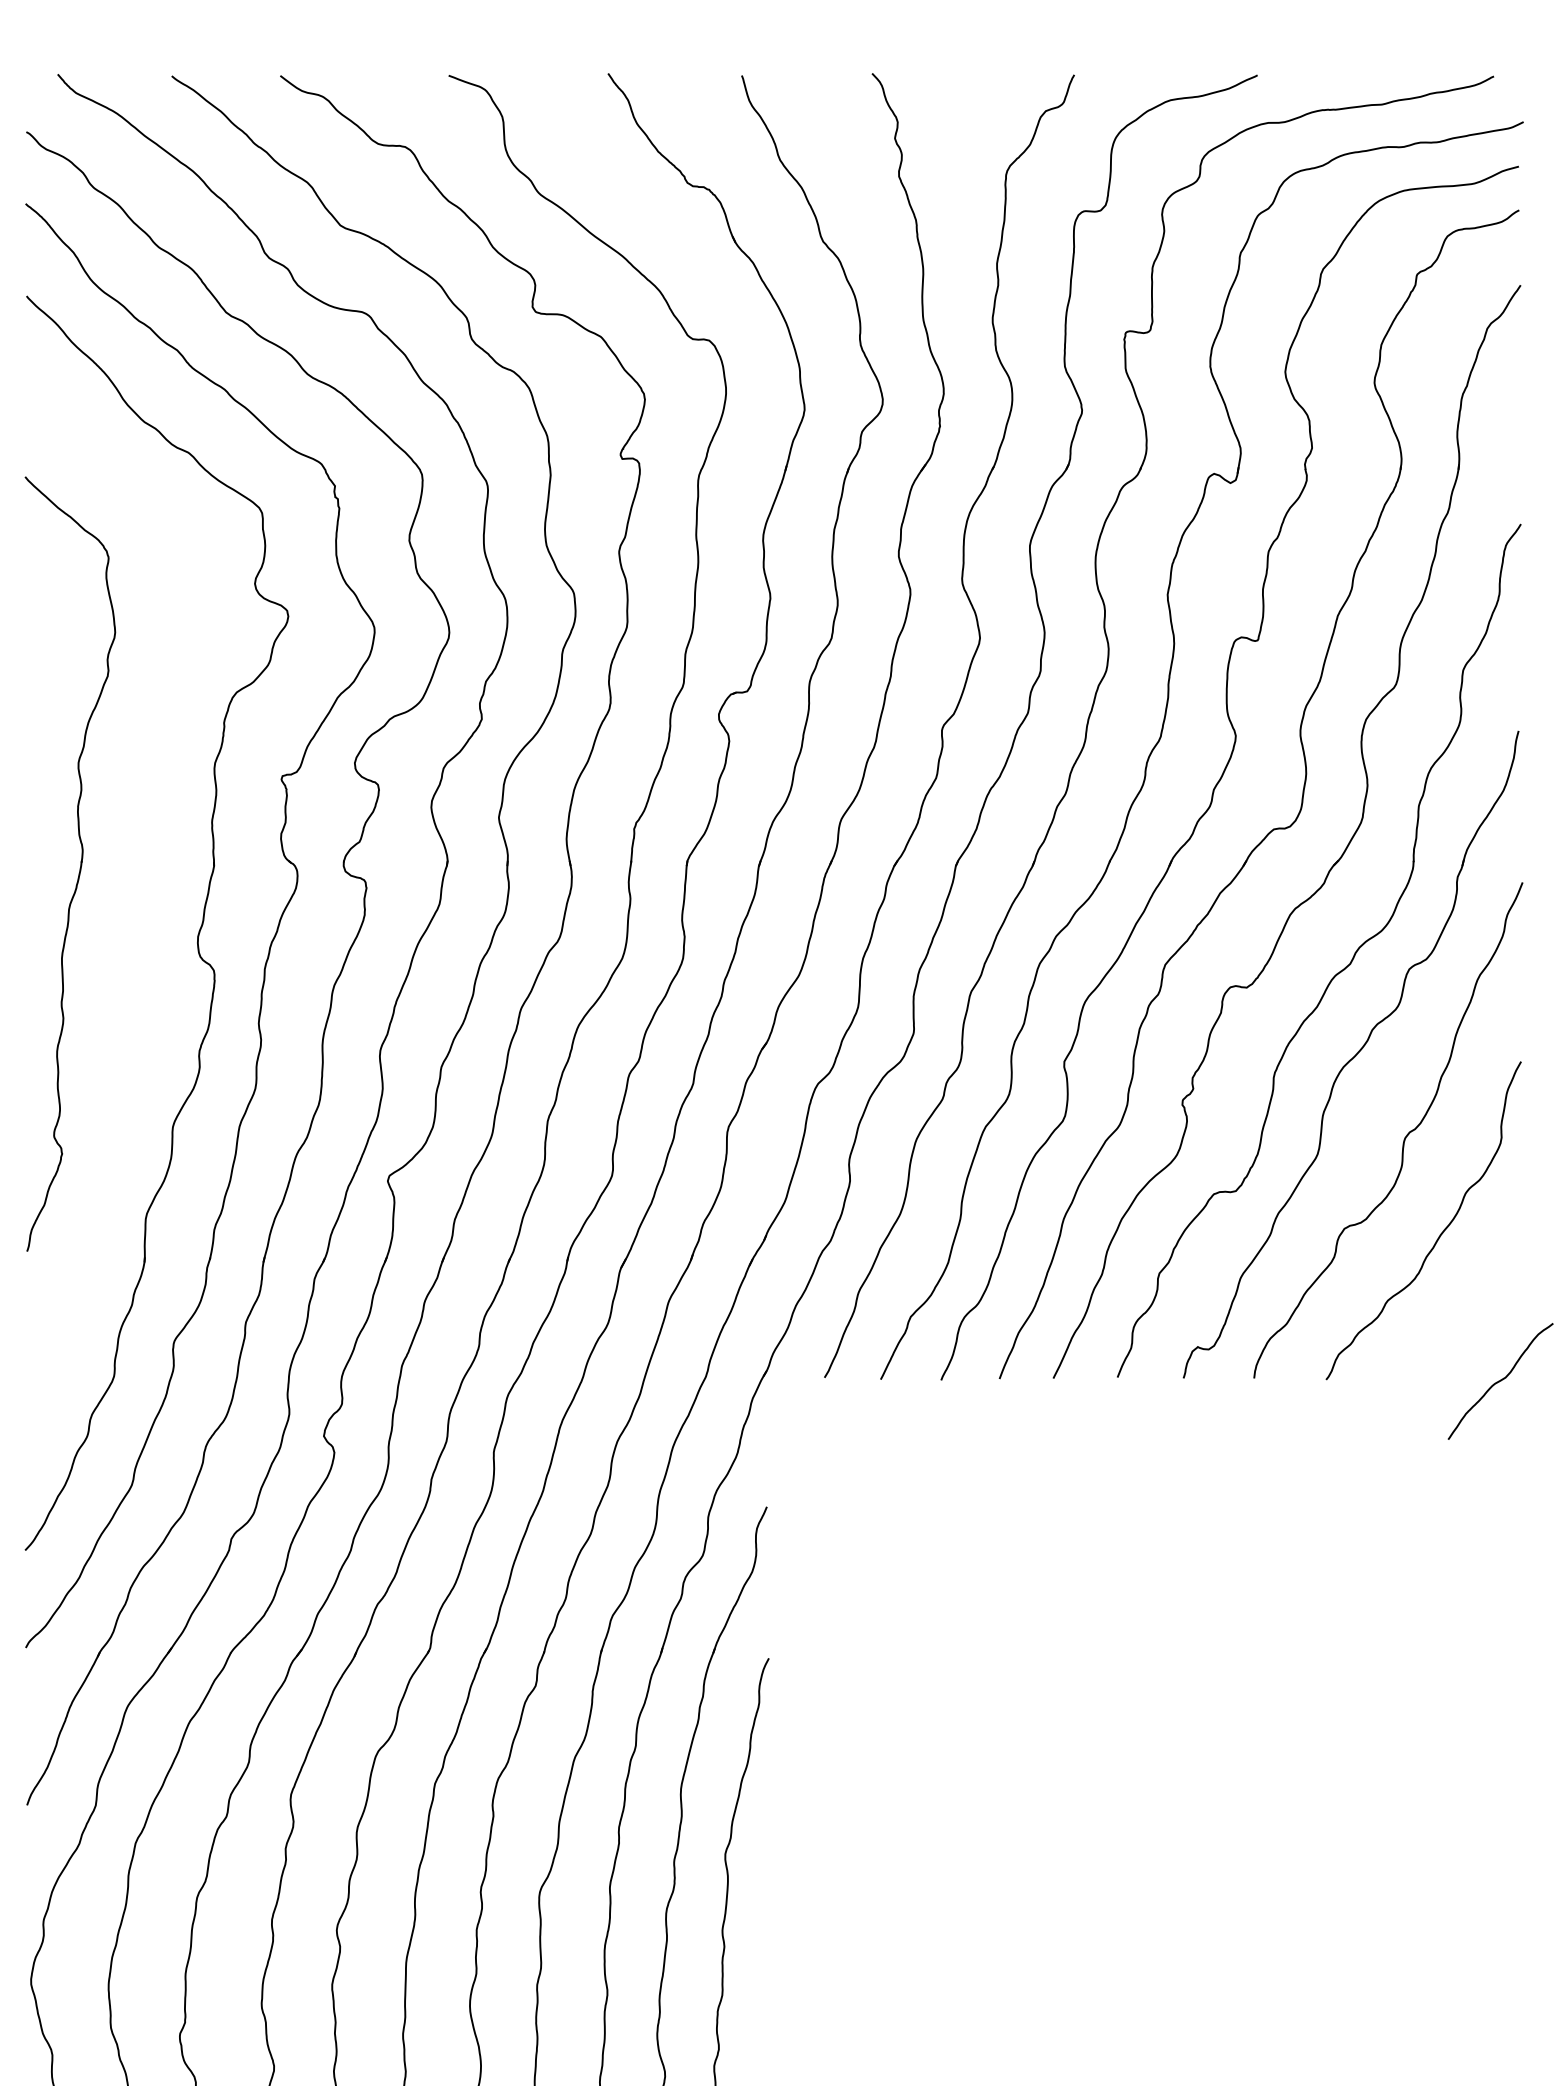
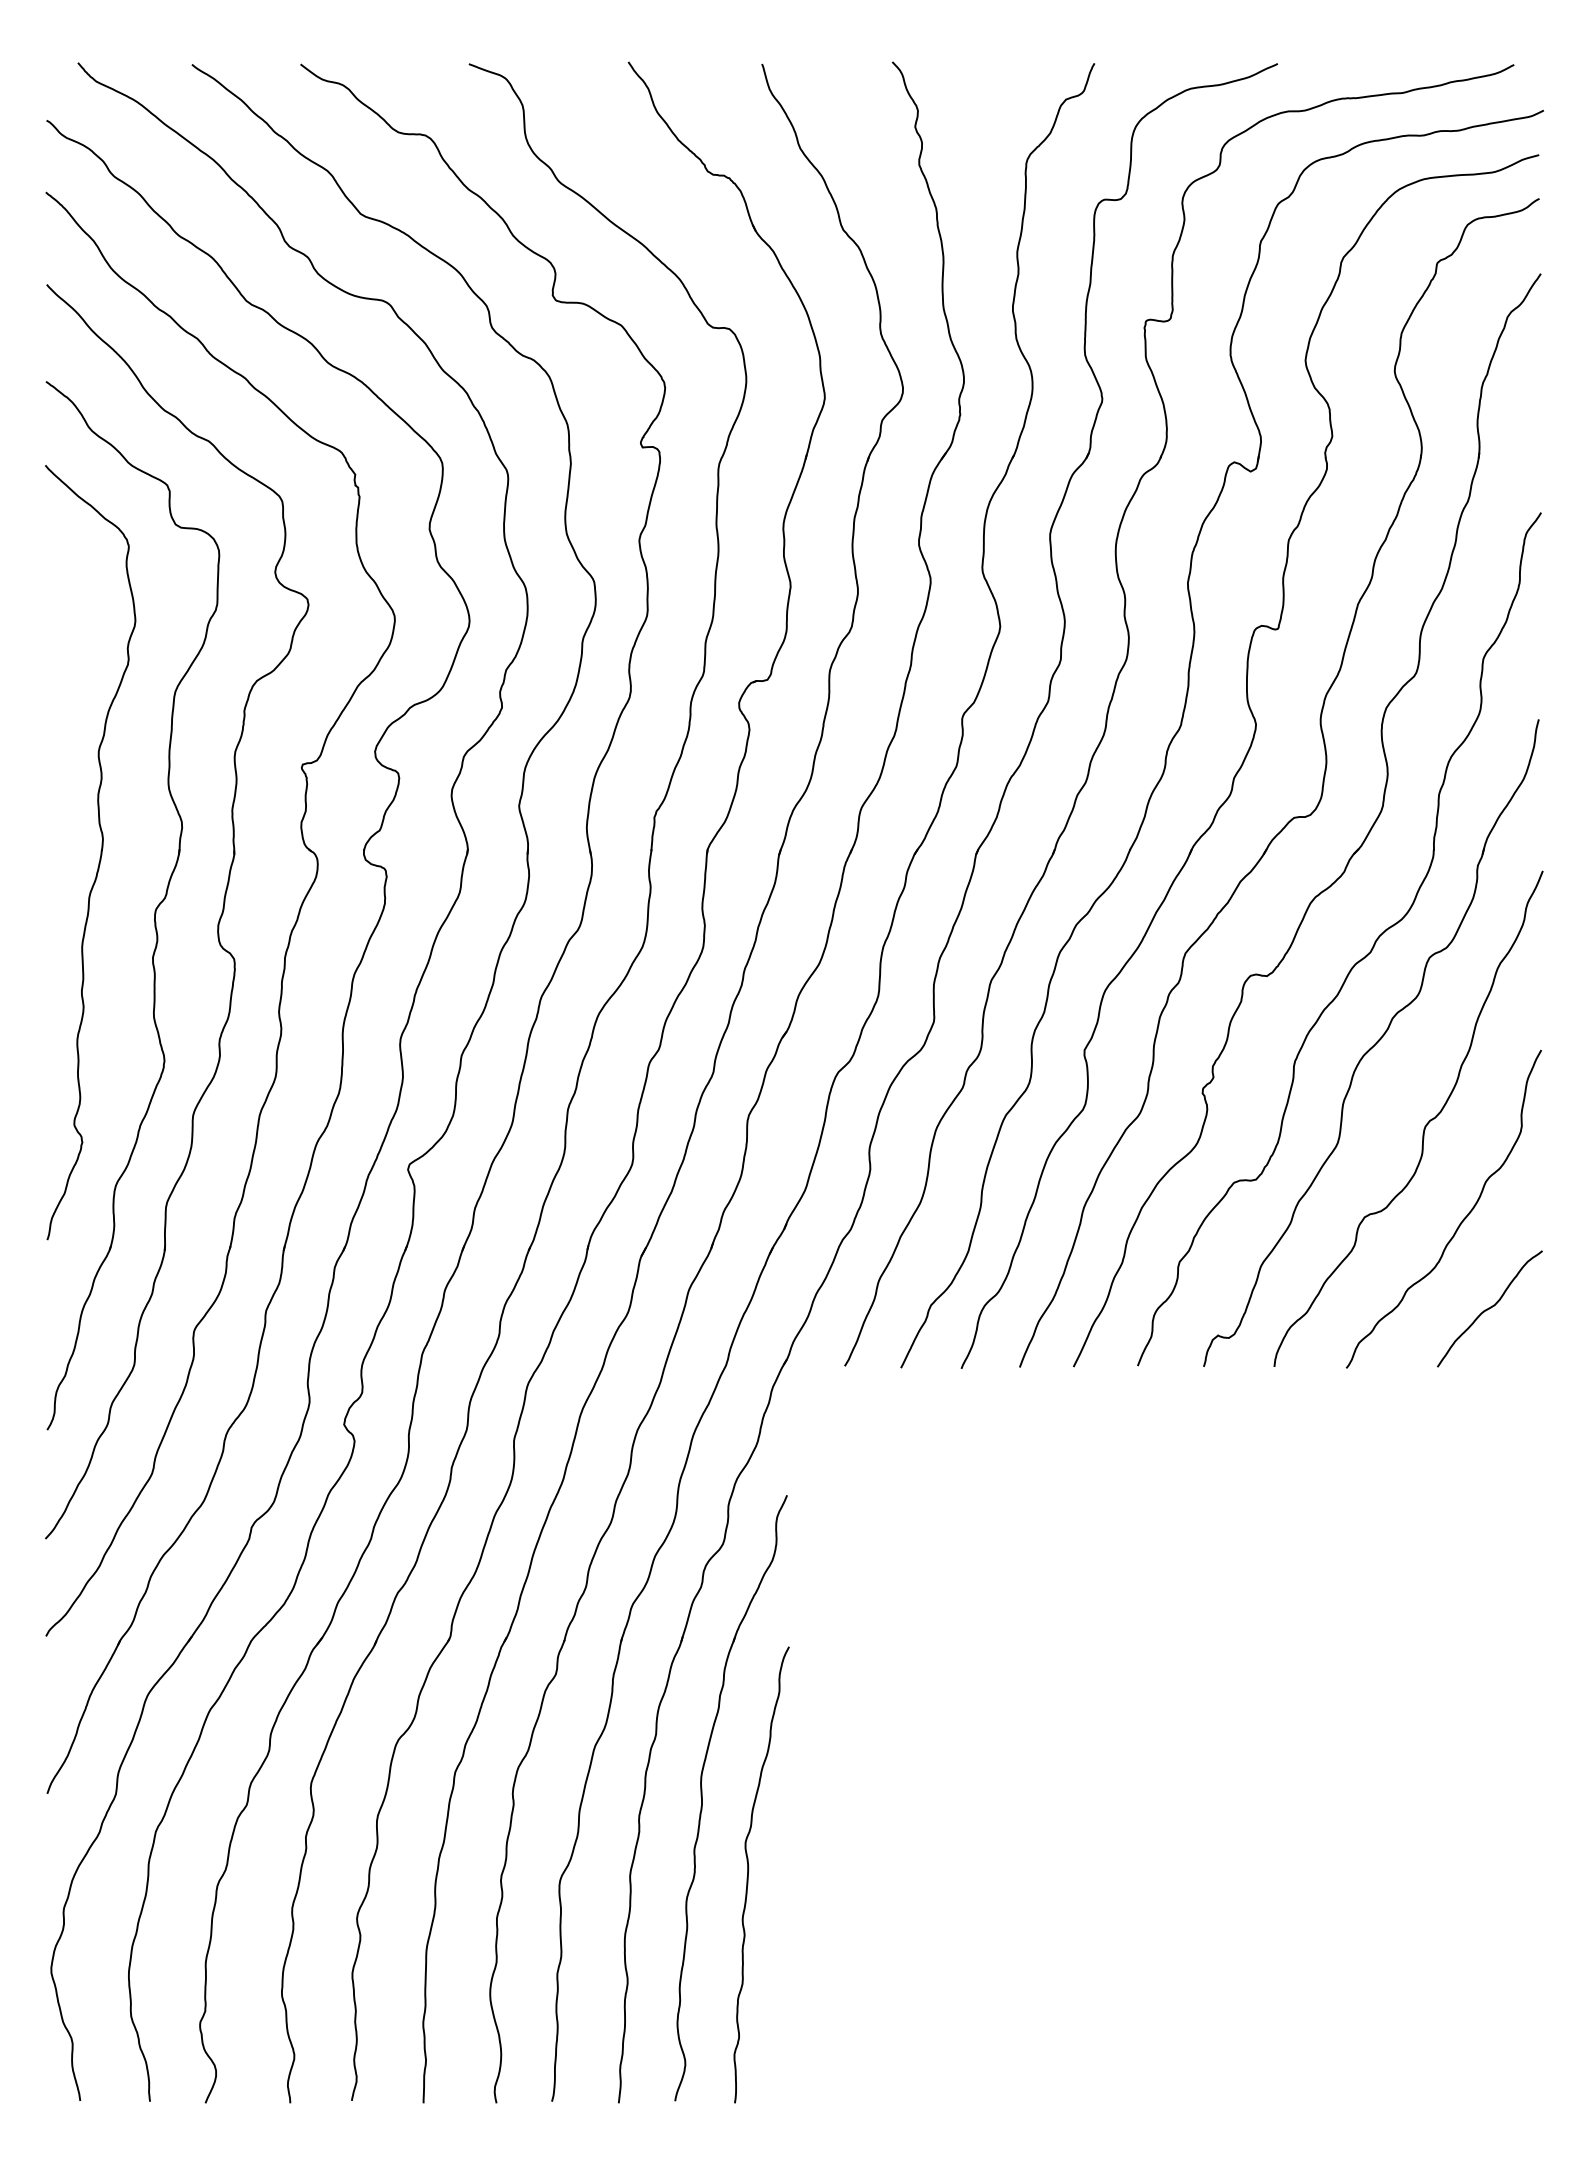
part: (134, 922) -> (154, 910), added
curve: (1500, 1381) -> (1489, 1308), moved

